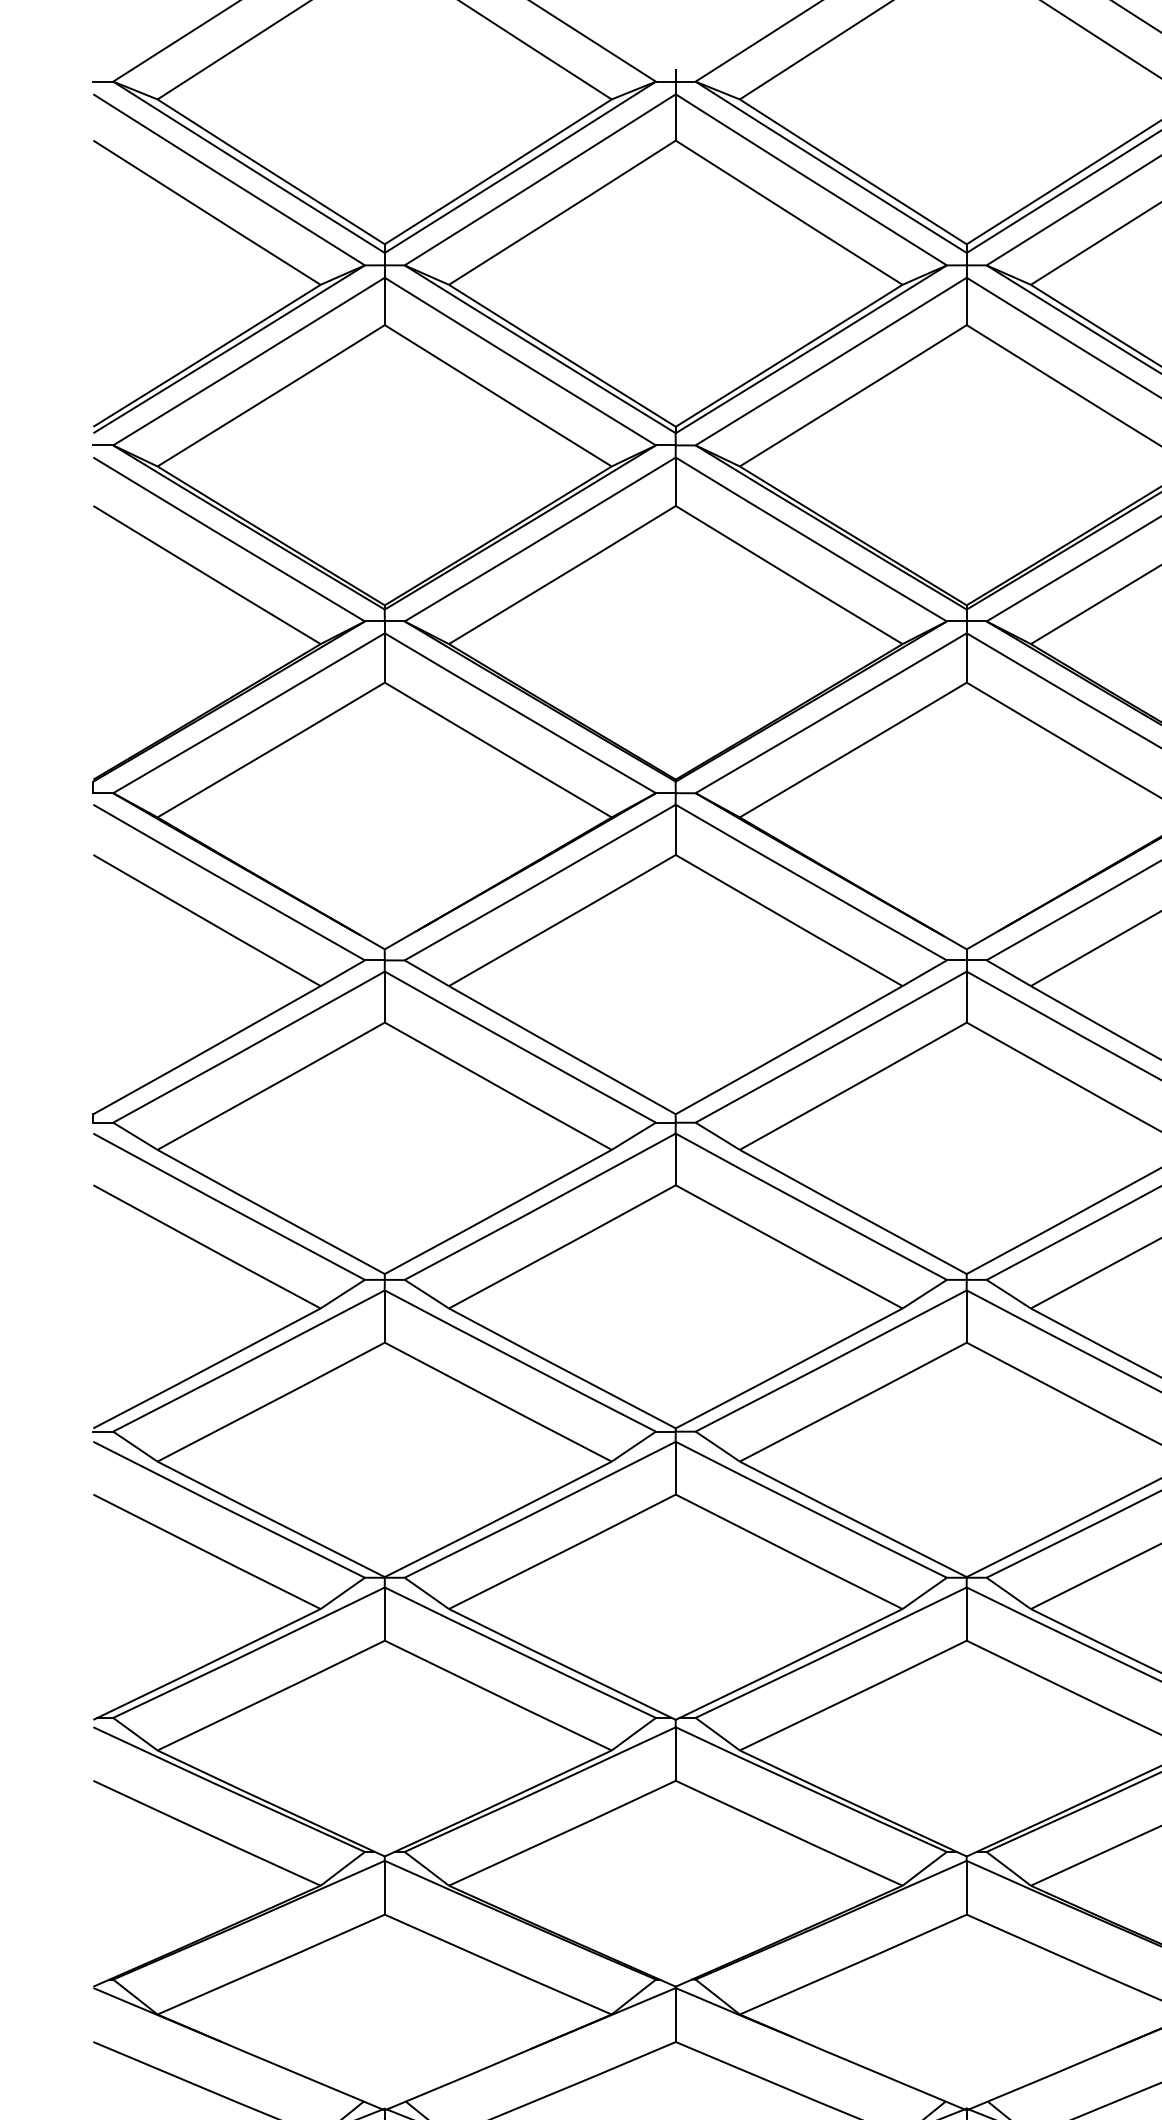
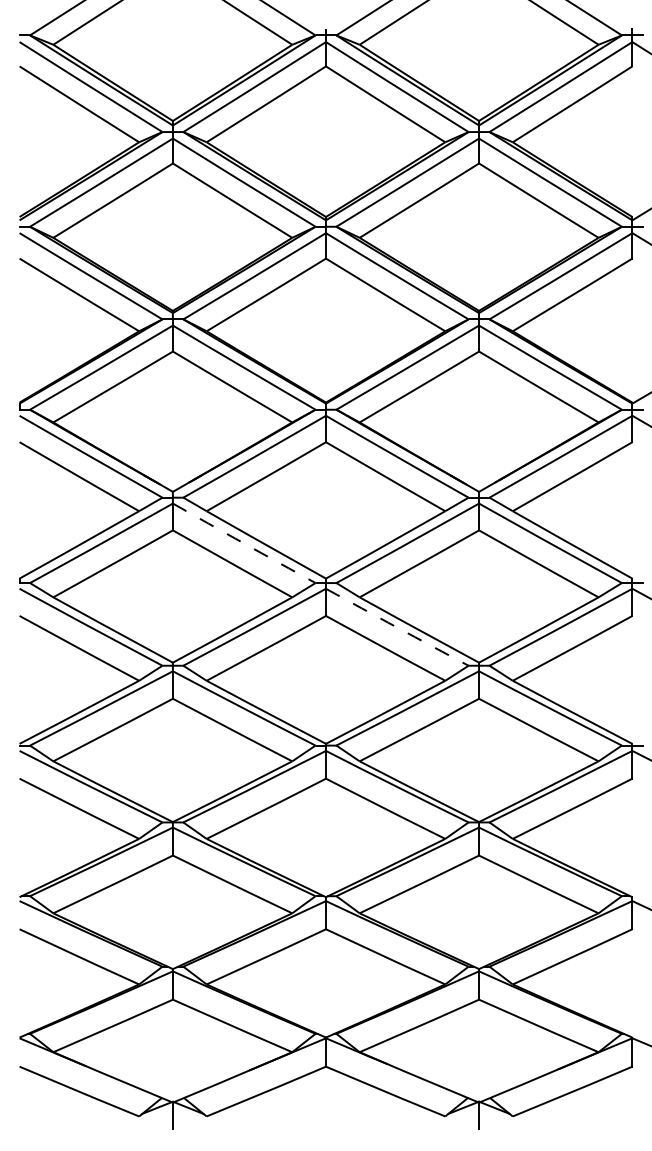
arc: (520, 1047) -> (244, 543), solid -> dashed
arc: (811, 1207) -> (397, 627), solid -> dashed

